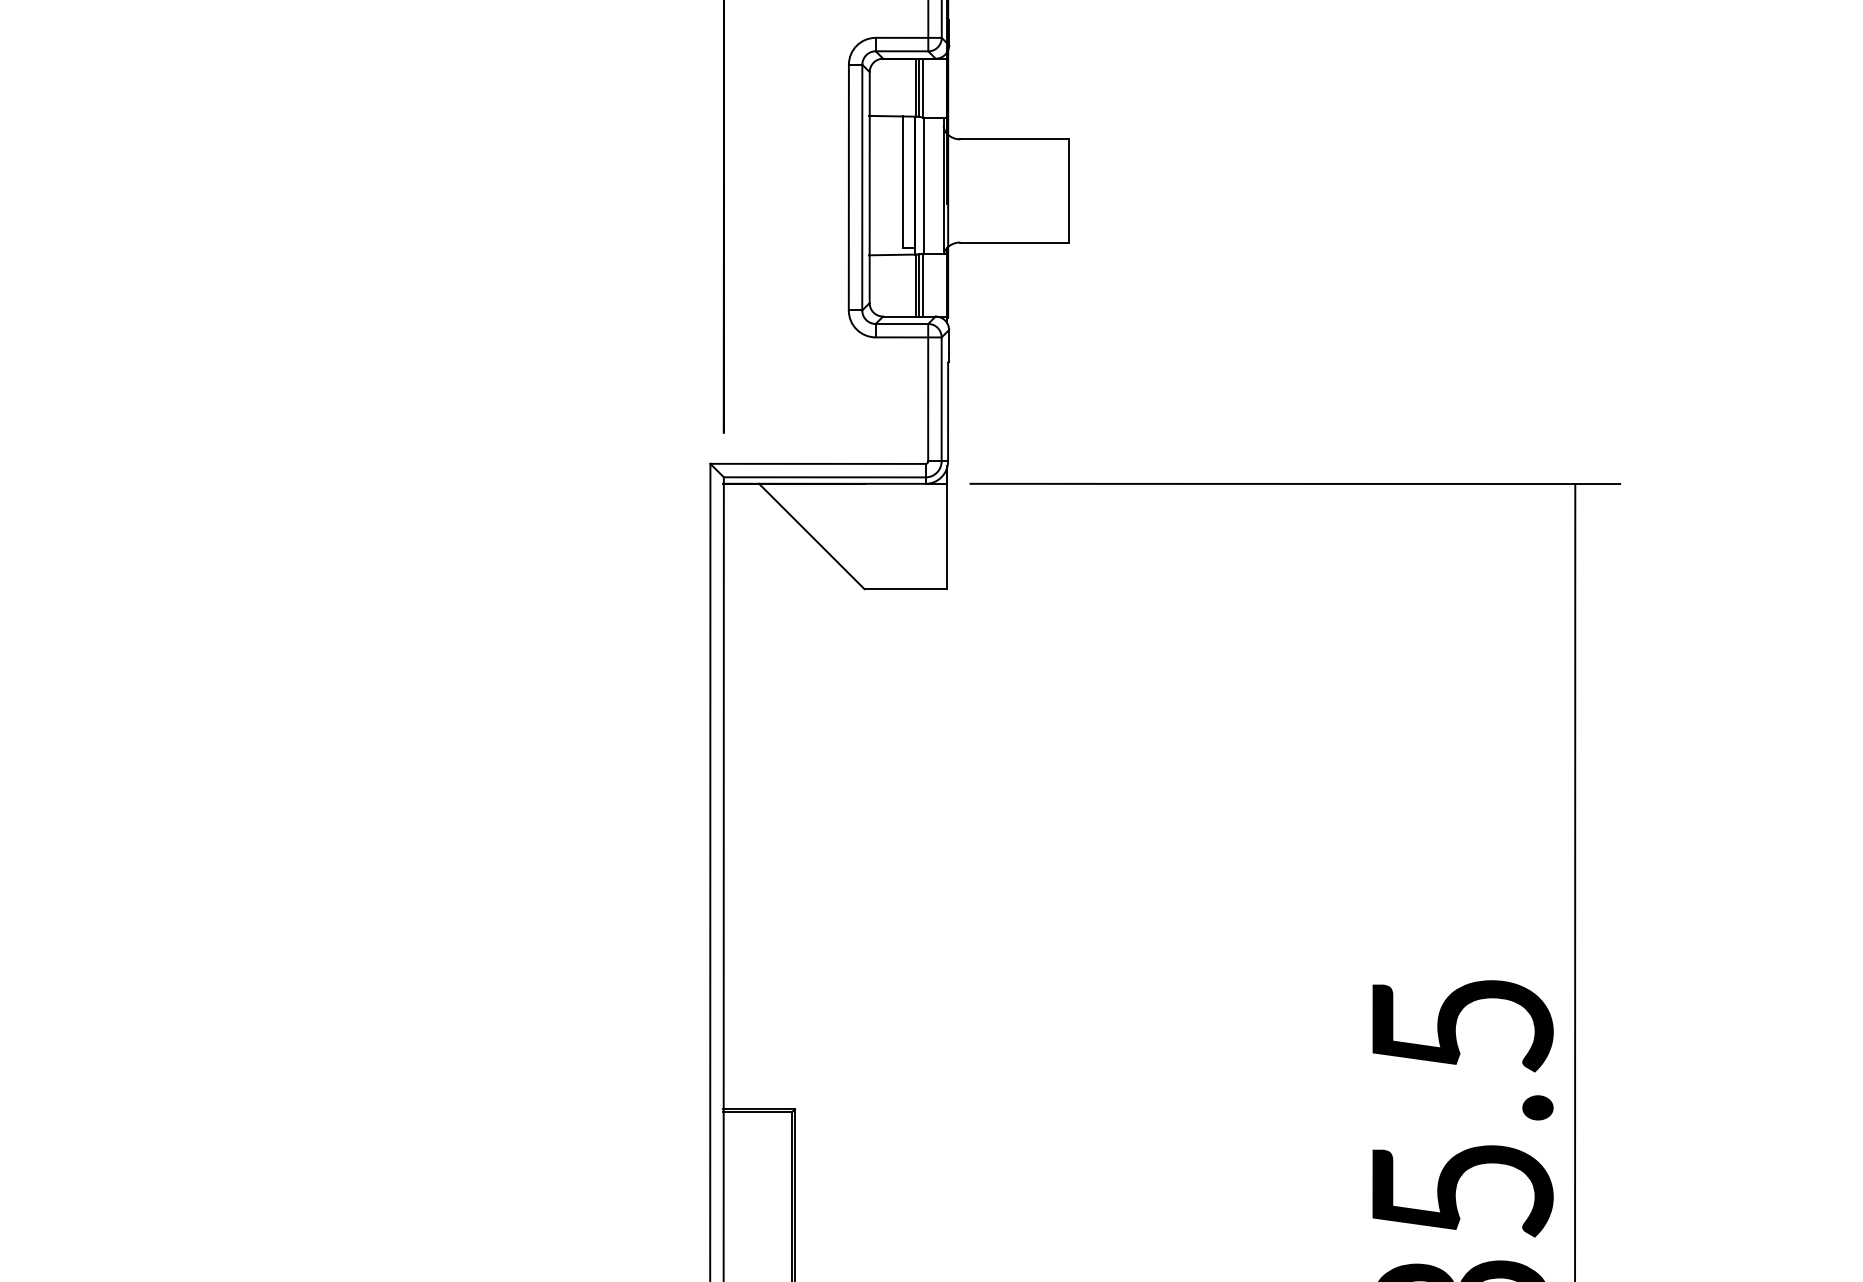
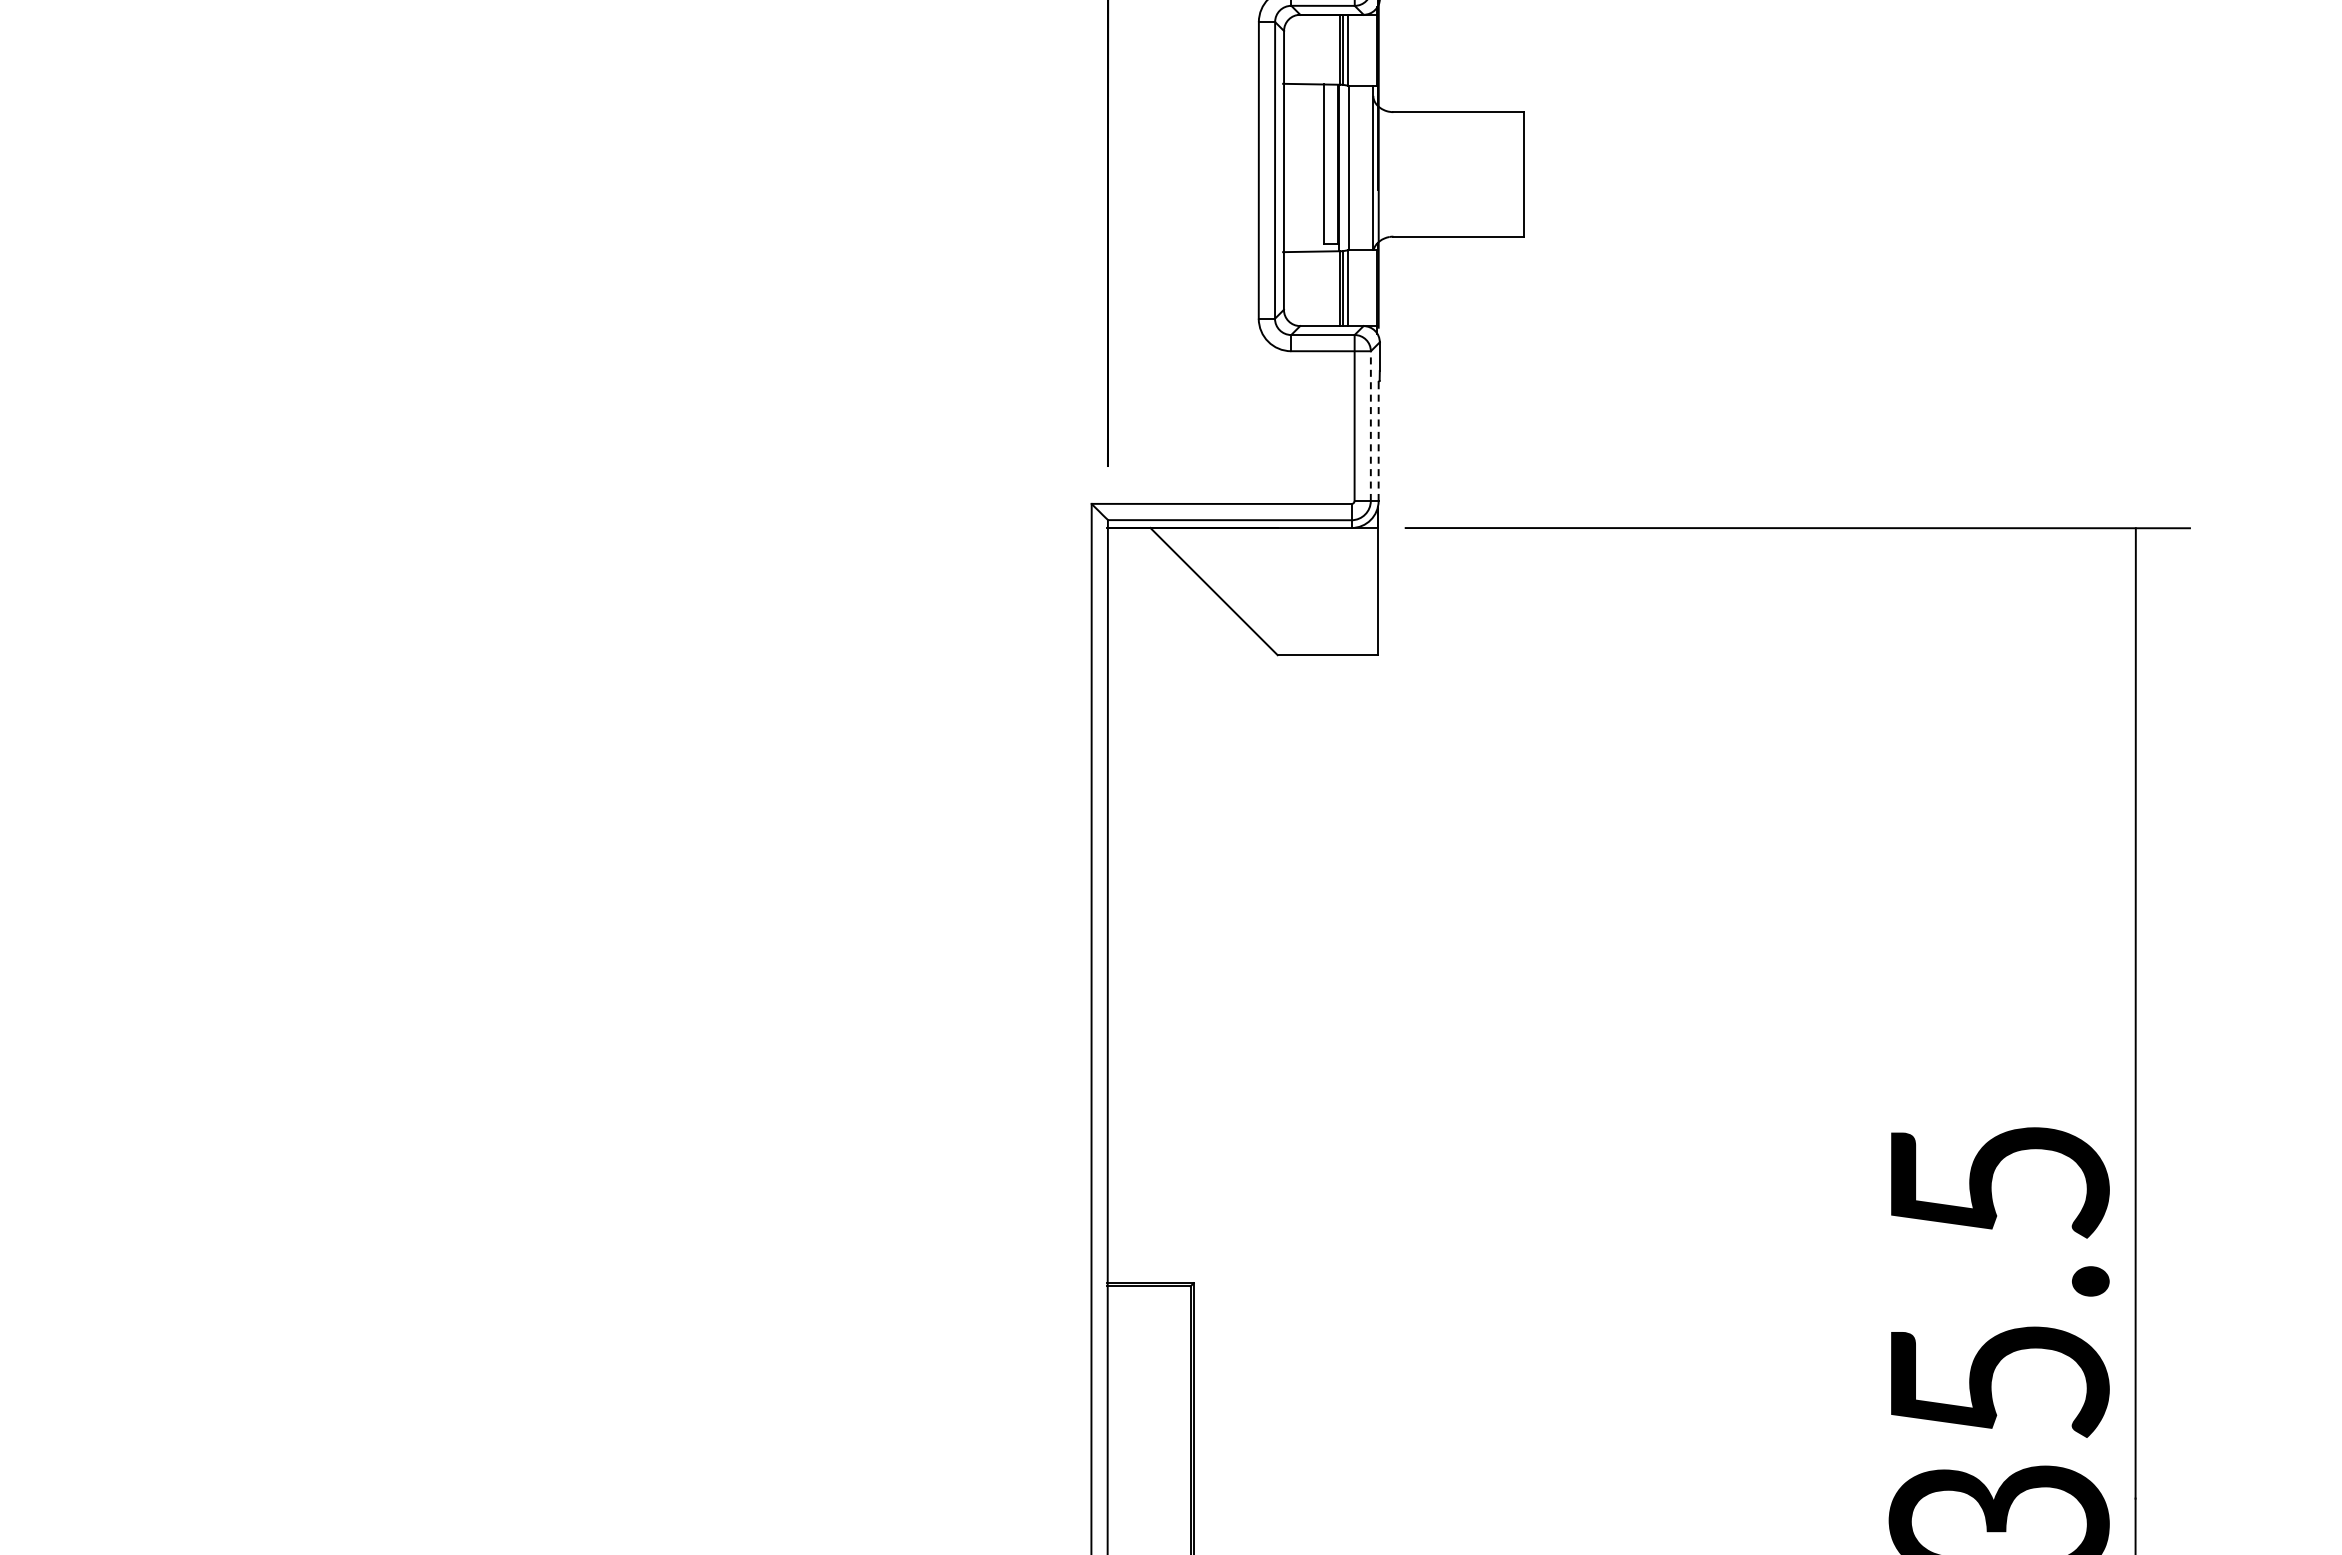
line: (941, 399) -> (1370, 426), solid -> dashed
line: (947, 412) -> (1378, 441), solid -> dashed

